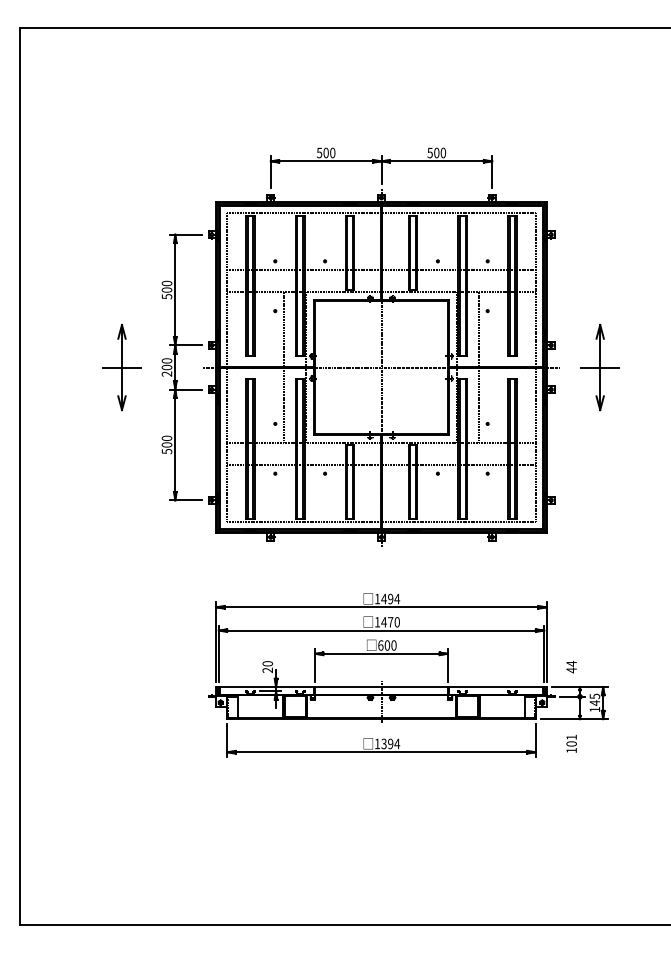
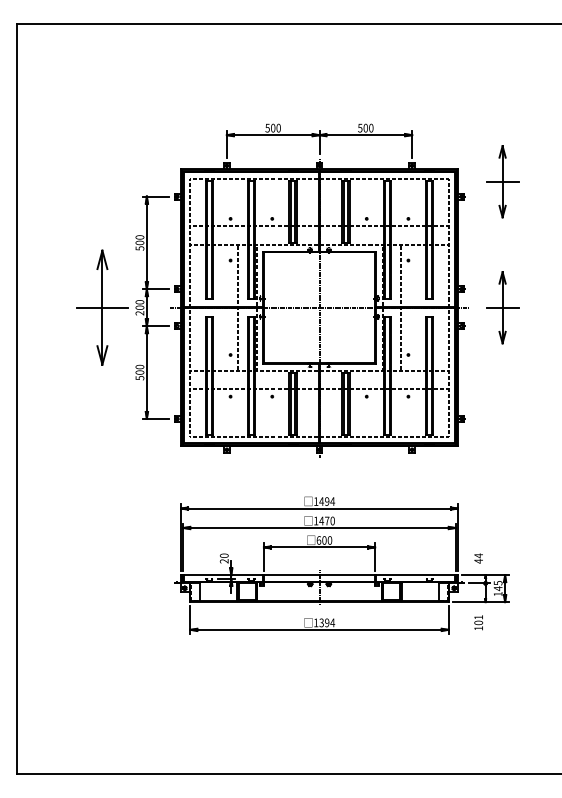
part: (600, 216) -> (502, 181), added
part: (121, 367) -> (101, 307), size x1.6

